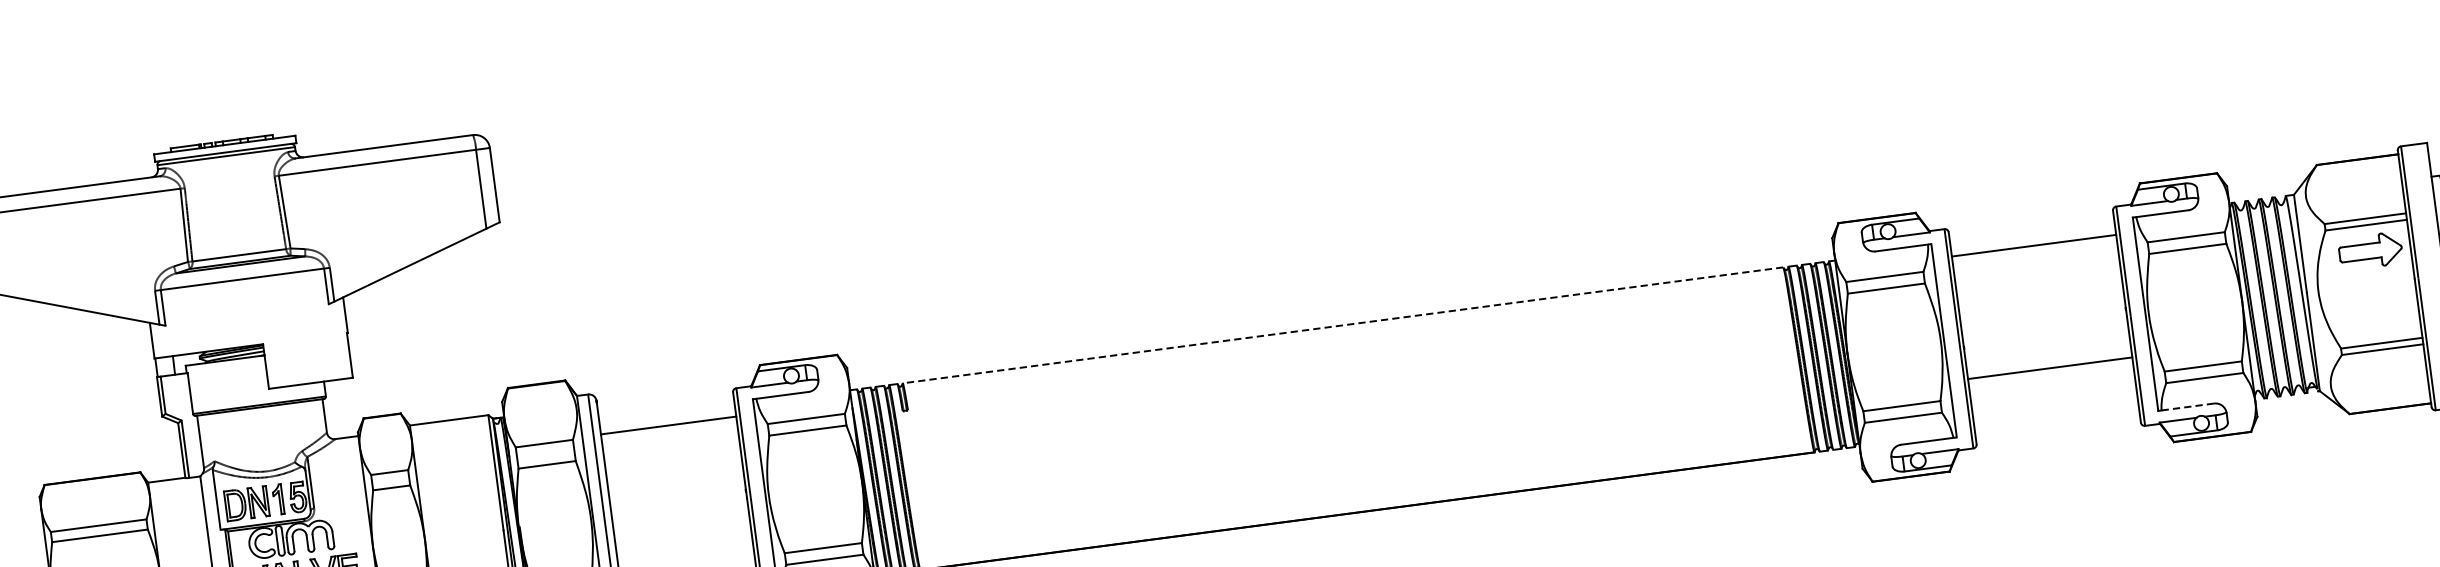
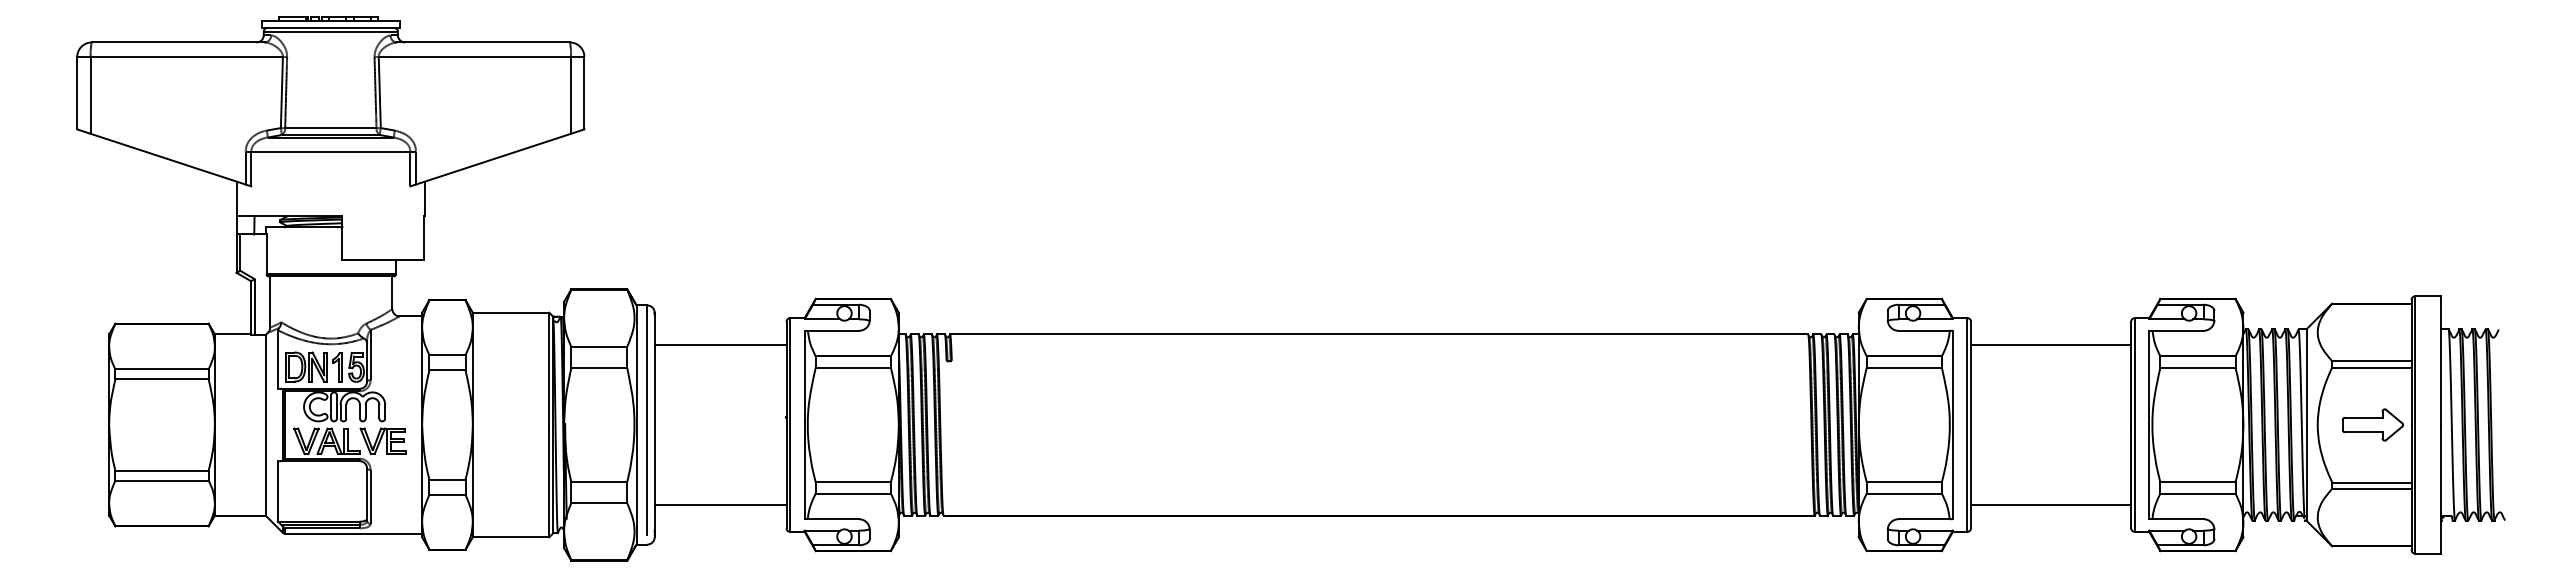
part: (2370, 250) -> (2372, 424), moved
line: (1343, 325) -> (1379, 334), dashed -> solid
line: (2050, 367) -> (2051, 504), moved
line: (2188, 407) -> (2178, 519), dashed -> solid

